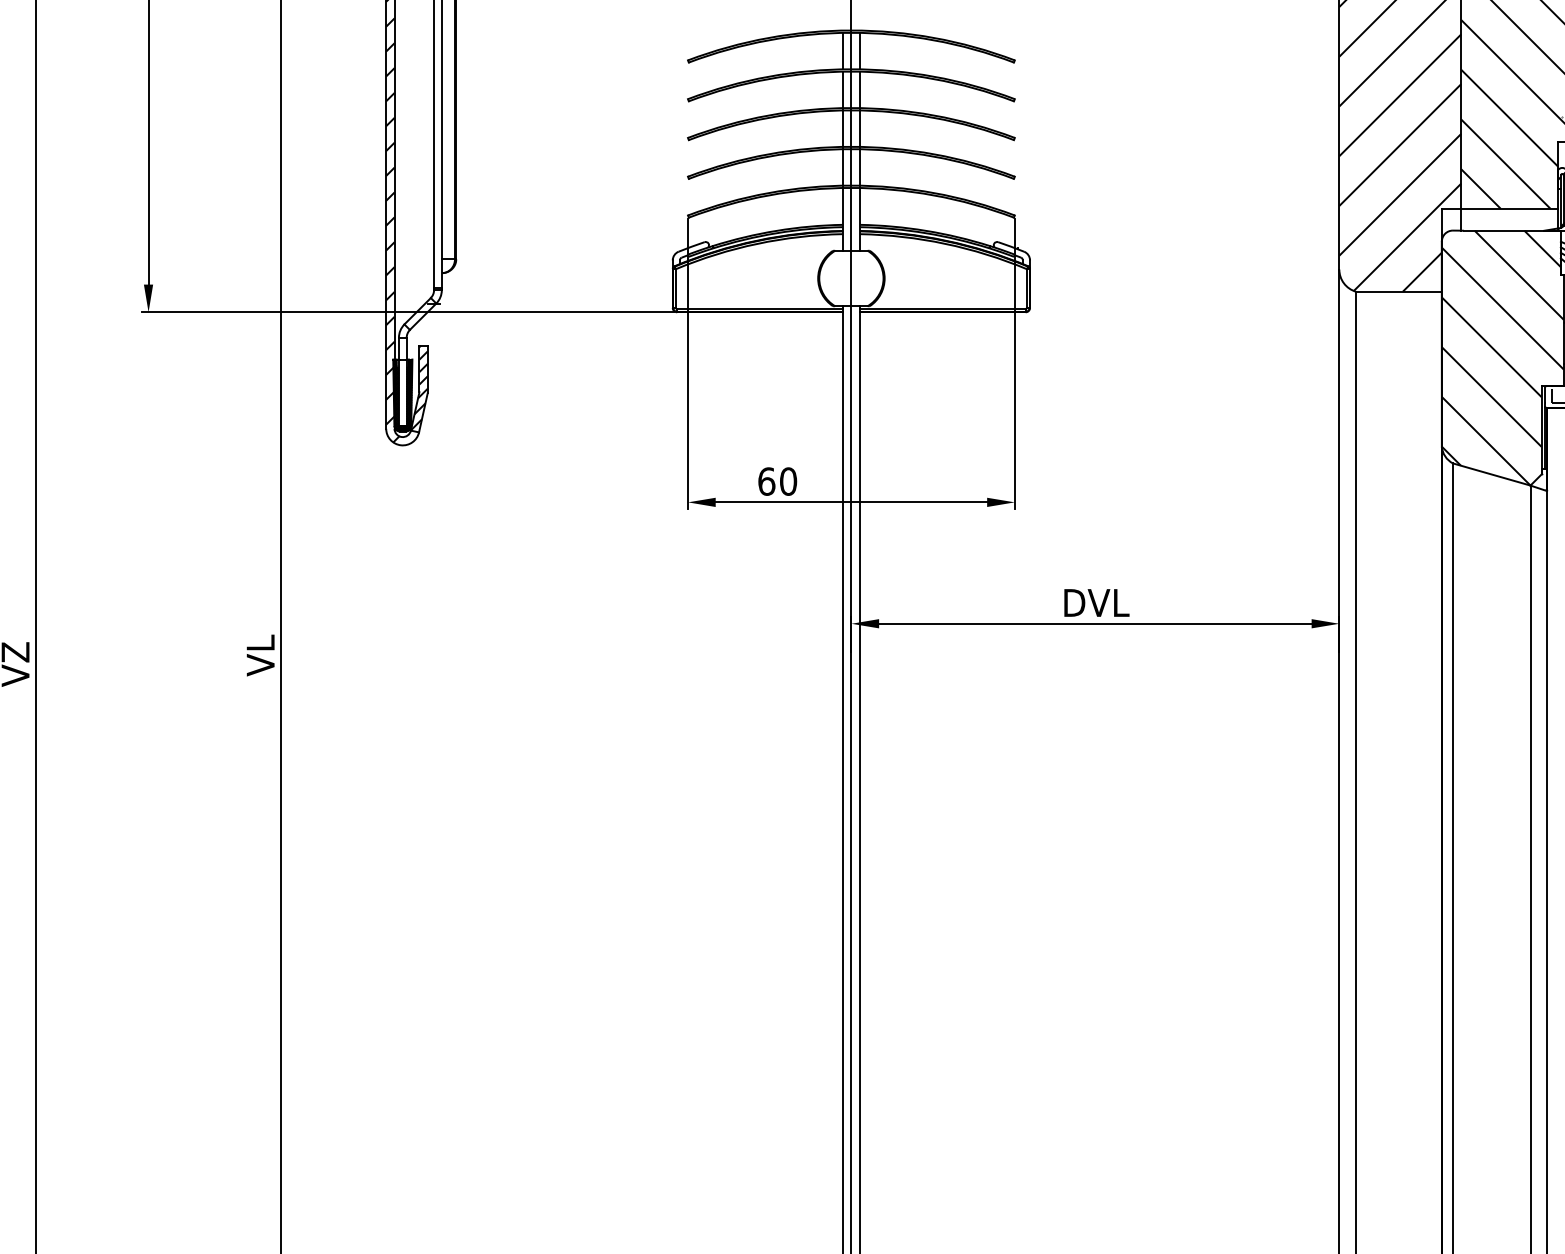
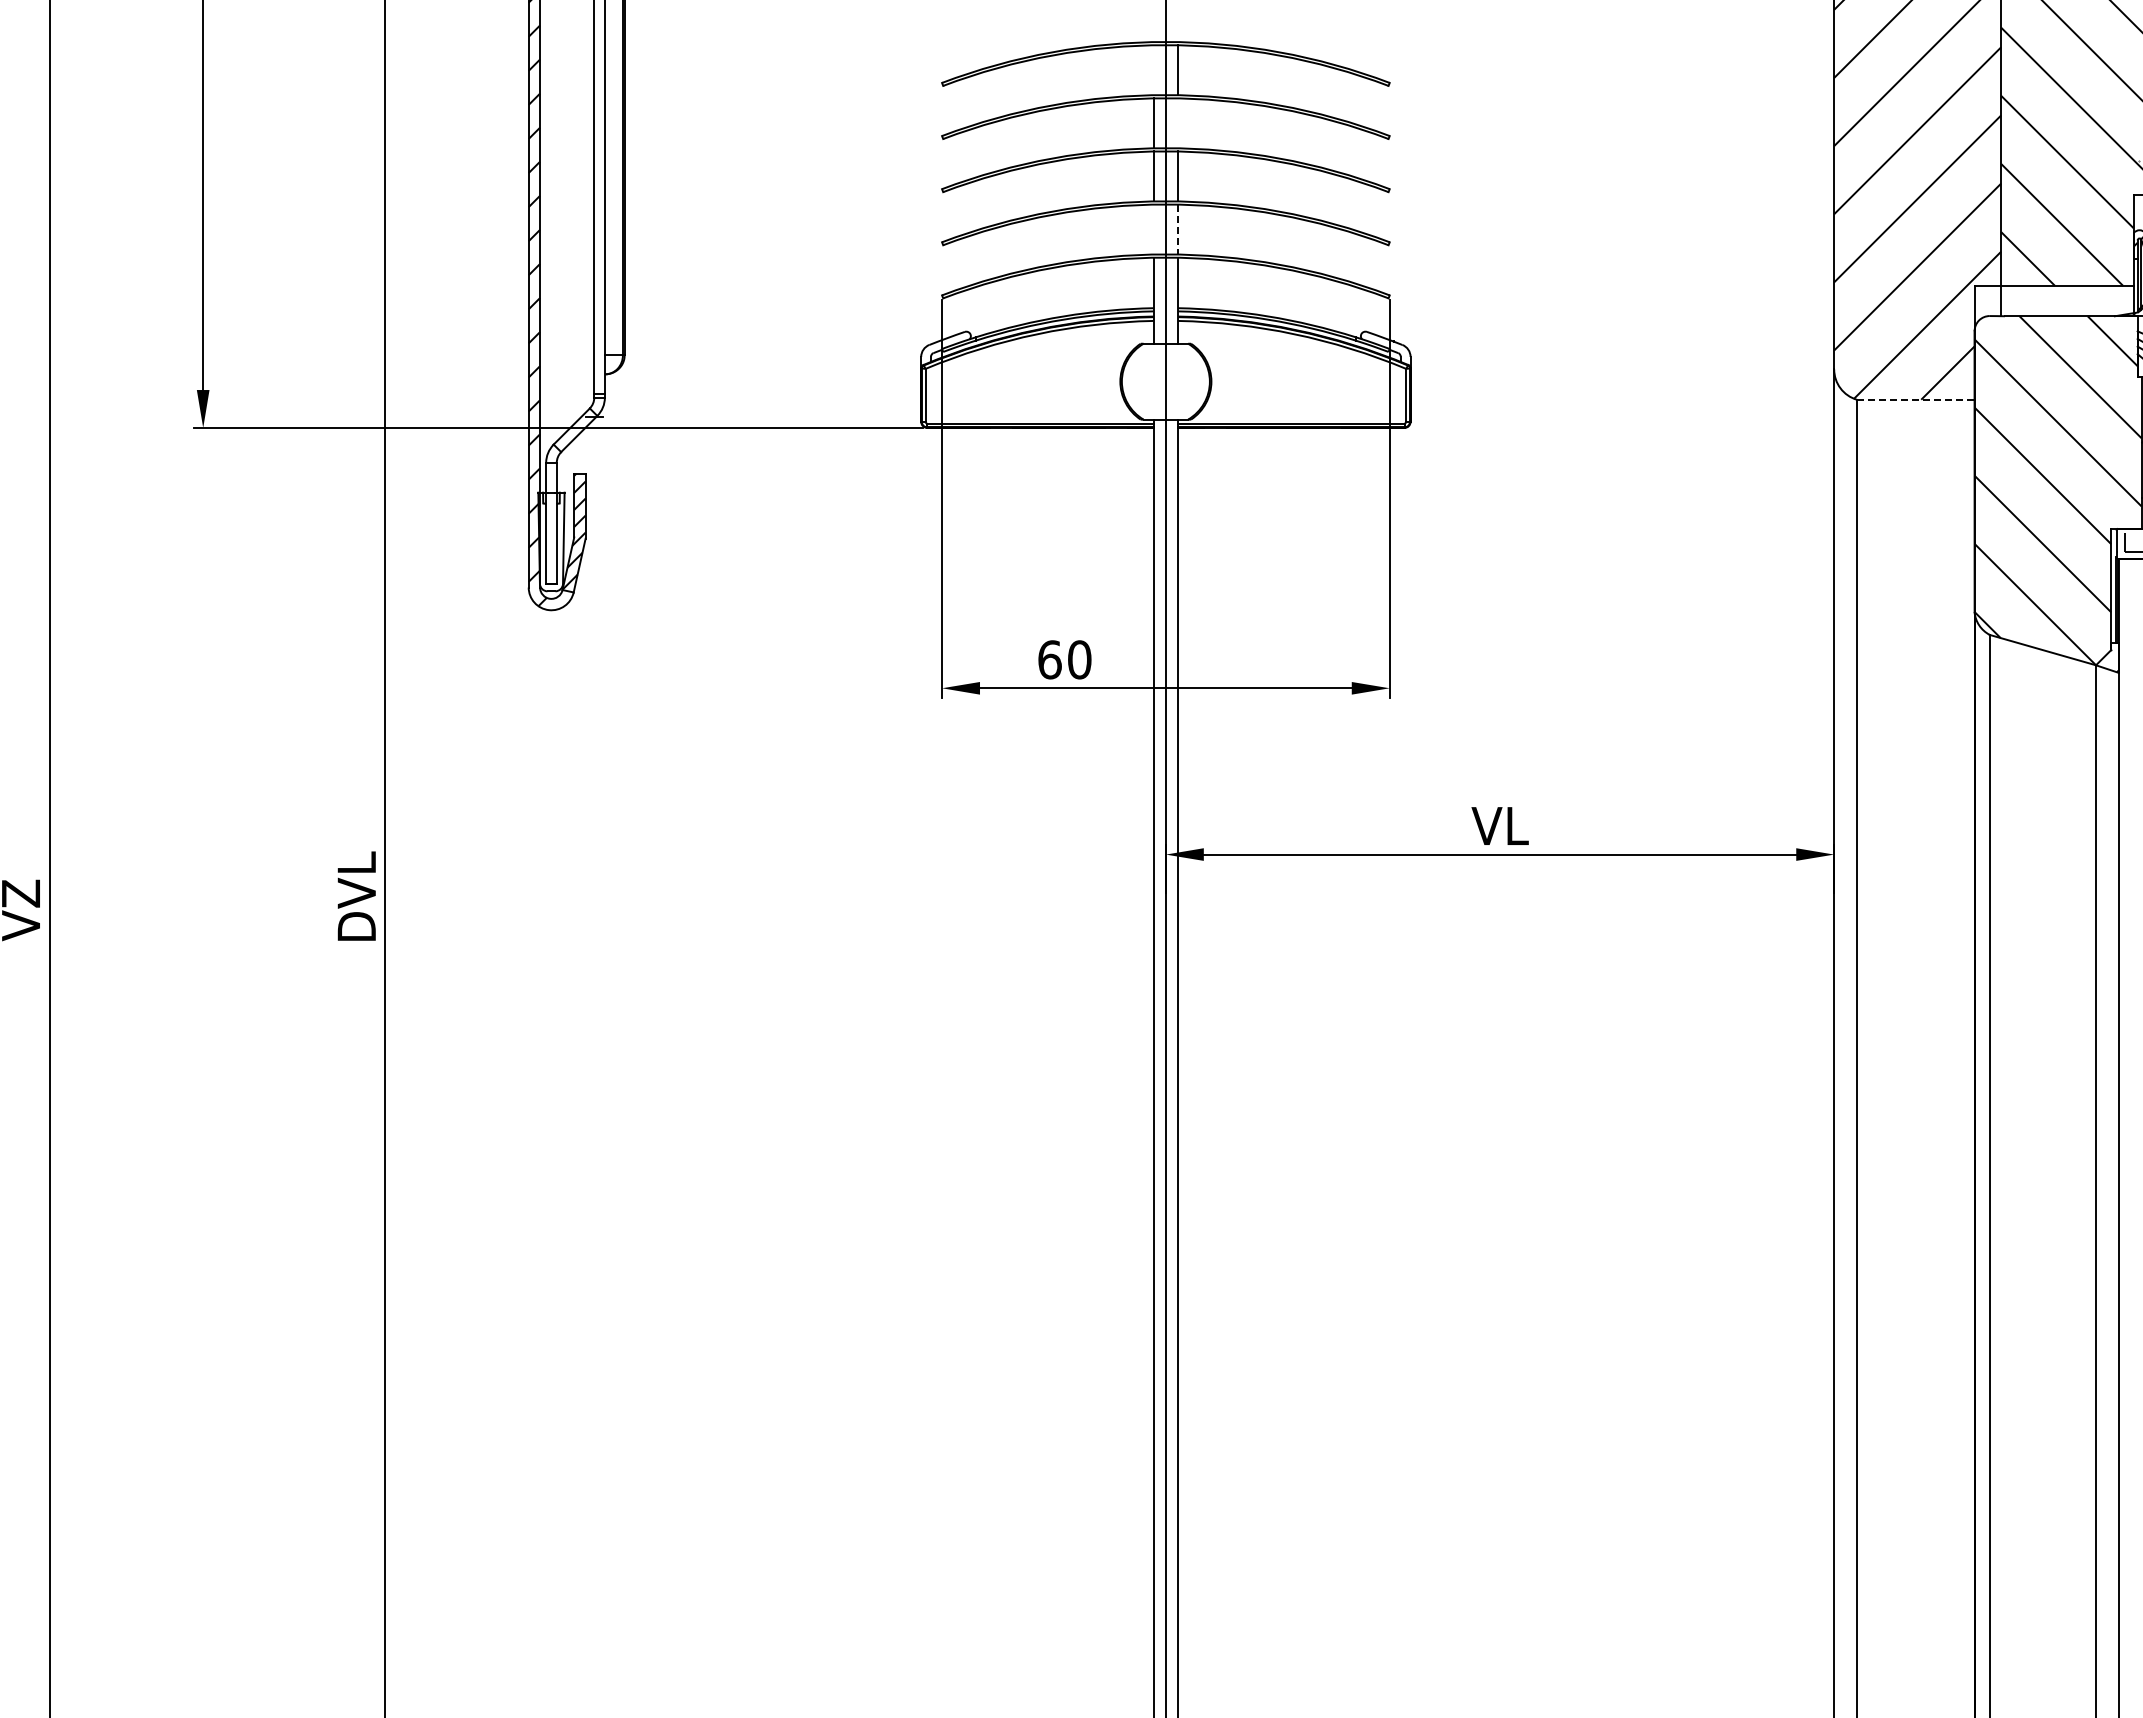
line: (842, 51) -> (1153, 70), removed
line: (860, 90) -> (1178, 123), removed
line: (842, 167) -> (1153, 229), removed
line: (860, 167) -> (1178, 229), solid -> dashed
line: (1398, 291) -> (1915, 399), solid -> dashed
hatch: (403, 395) -> (552, 541), removed
text: (1096, 602) -> (1501, 825), DVL -> VL
text: (260, 653) -> (356, 895), VL -> DVL

